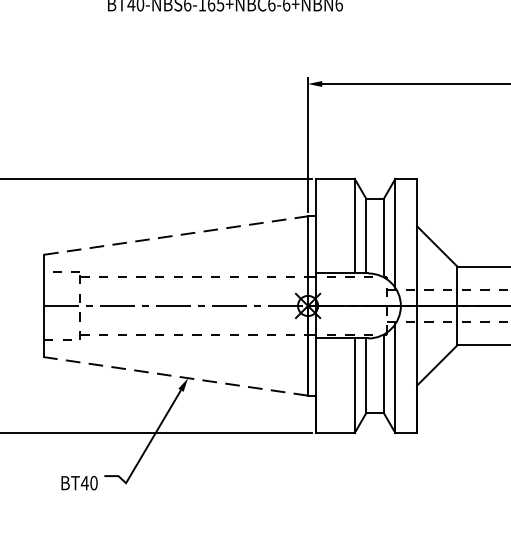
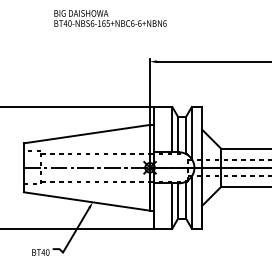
line: (175, 236) -> (86, 134), dashed -> solid
line: (175, 376) -> (86, 201), dashed -> solid

